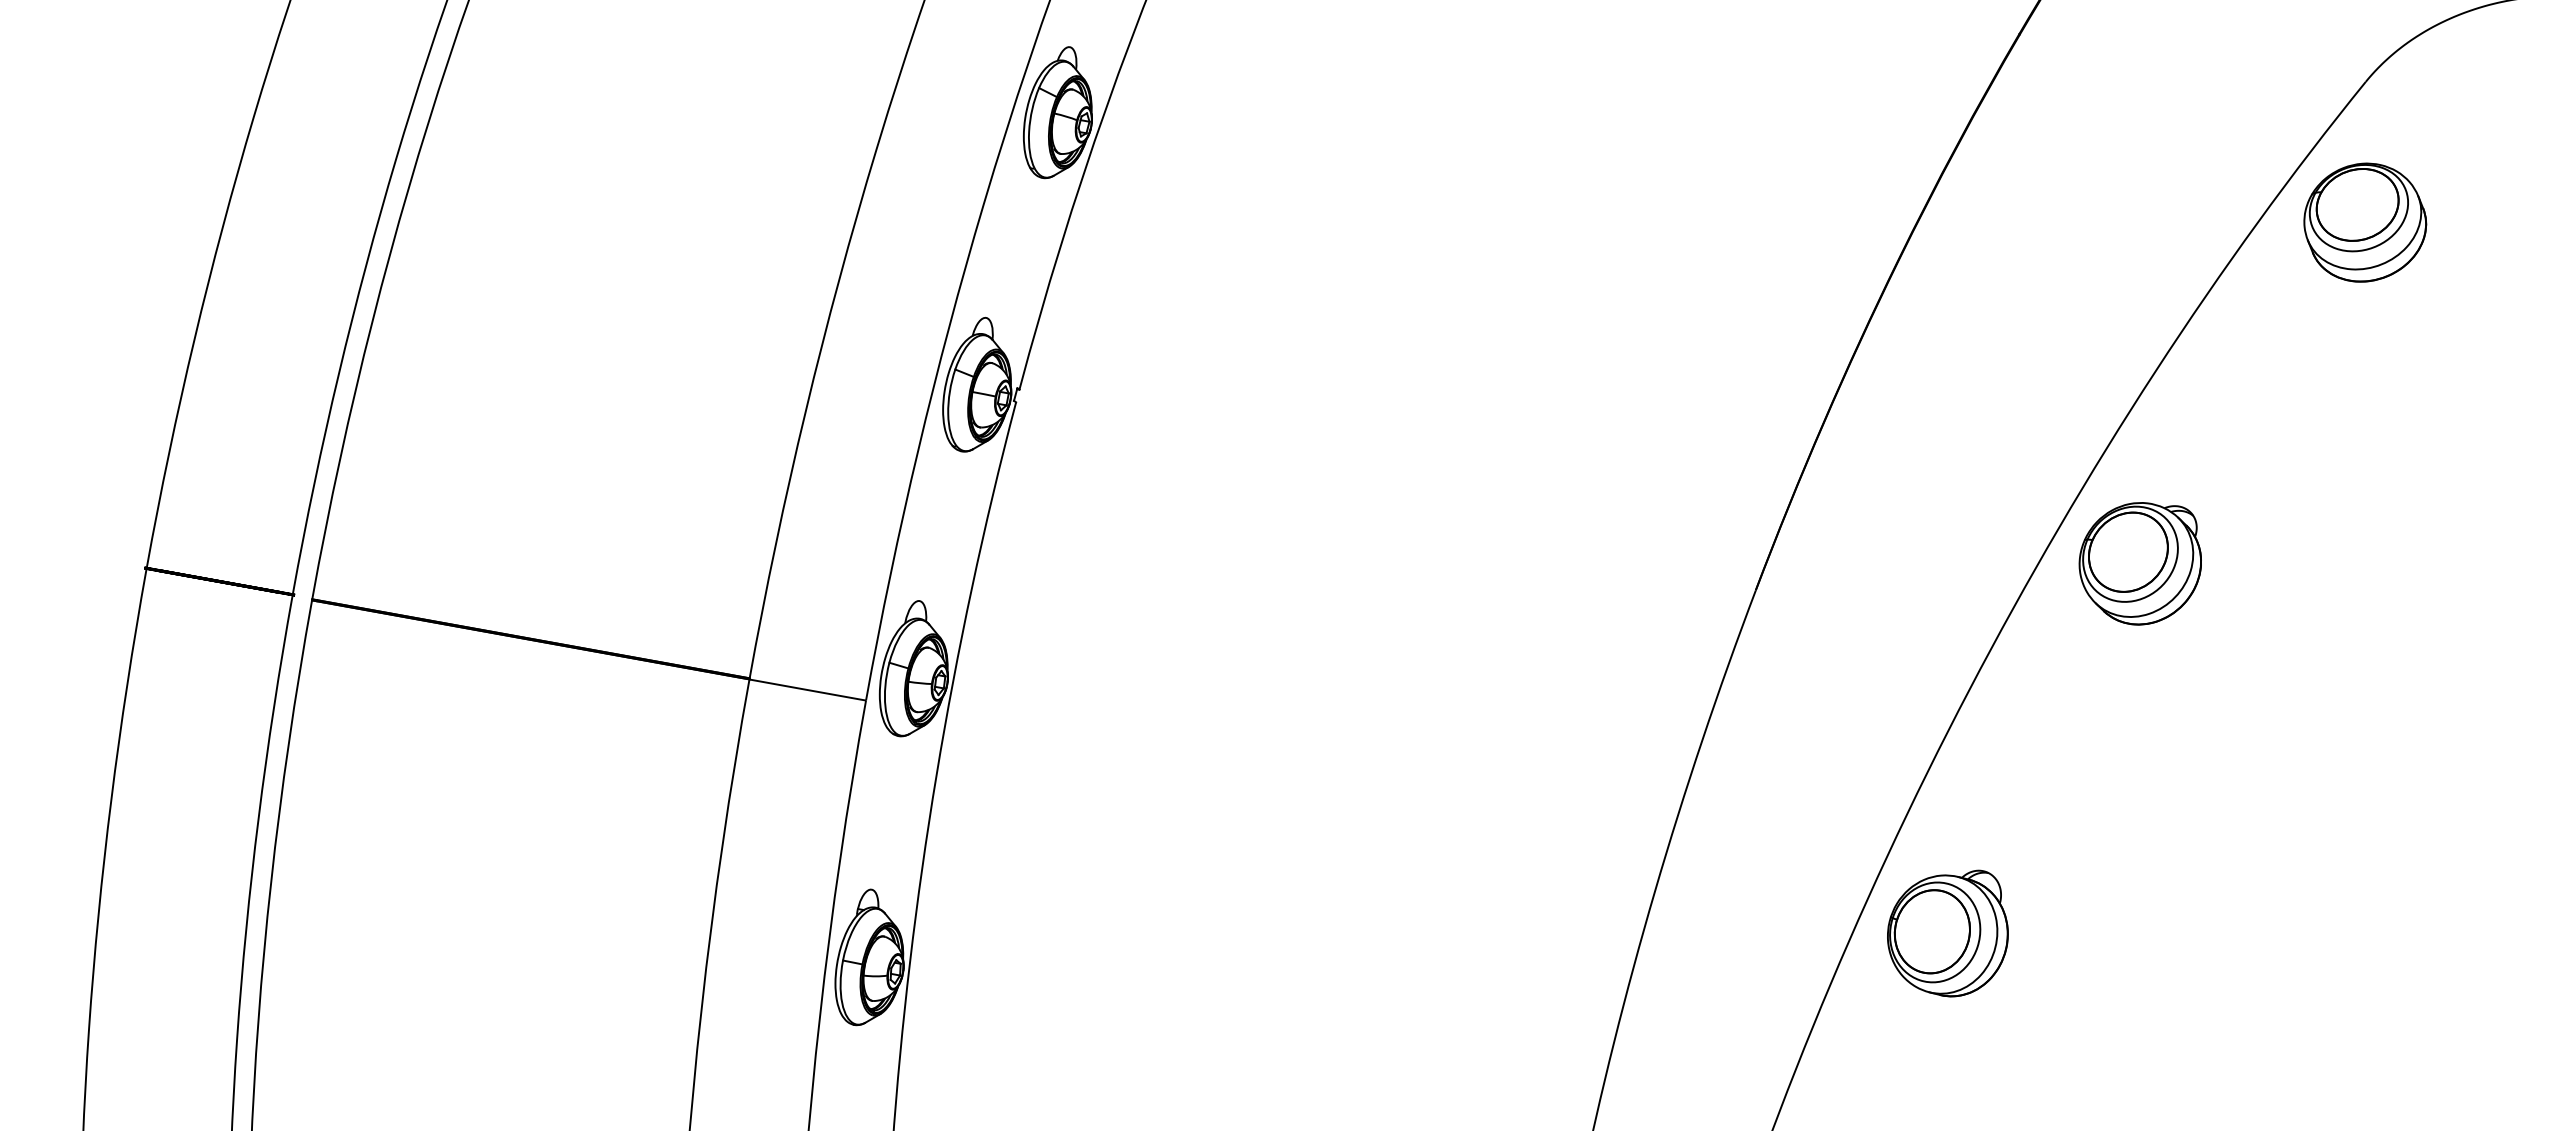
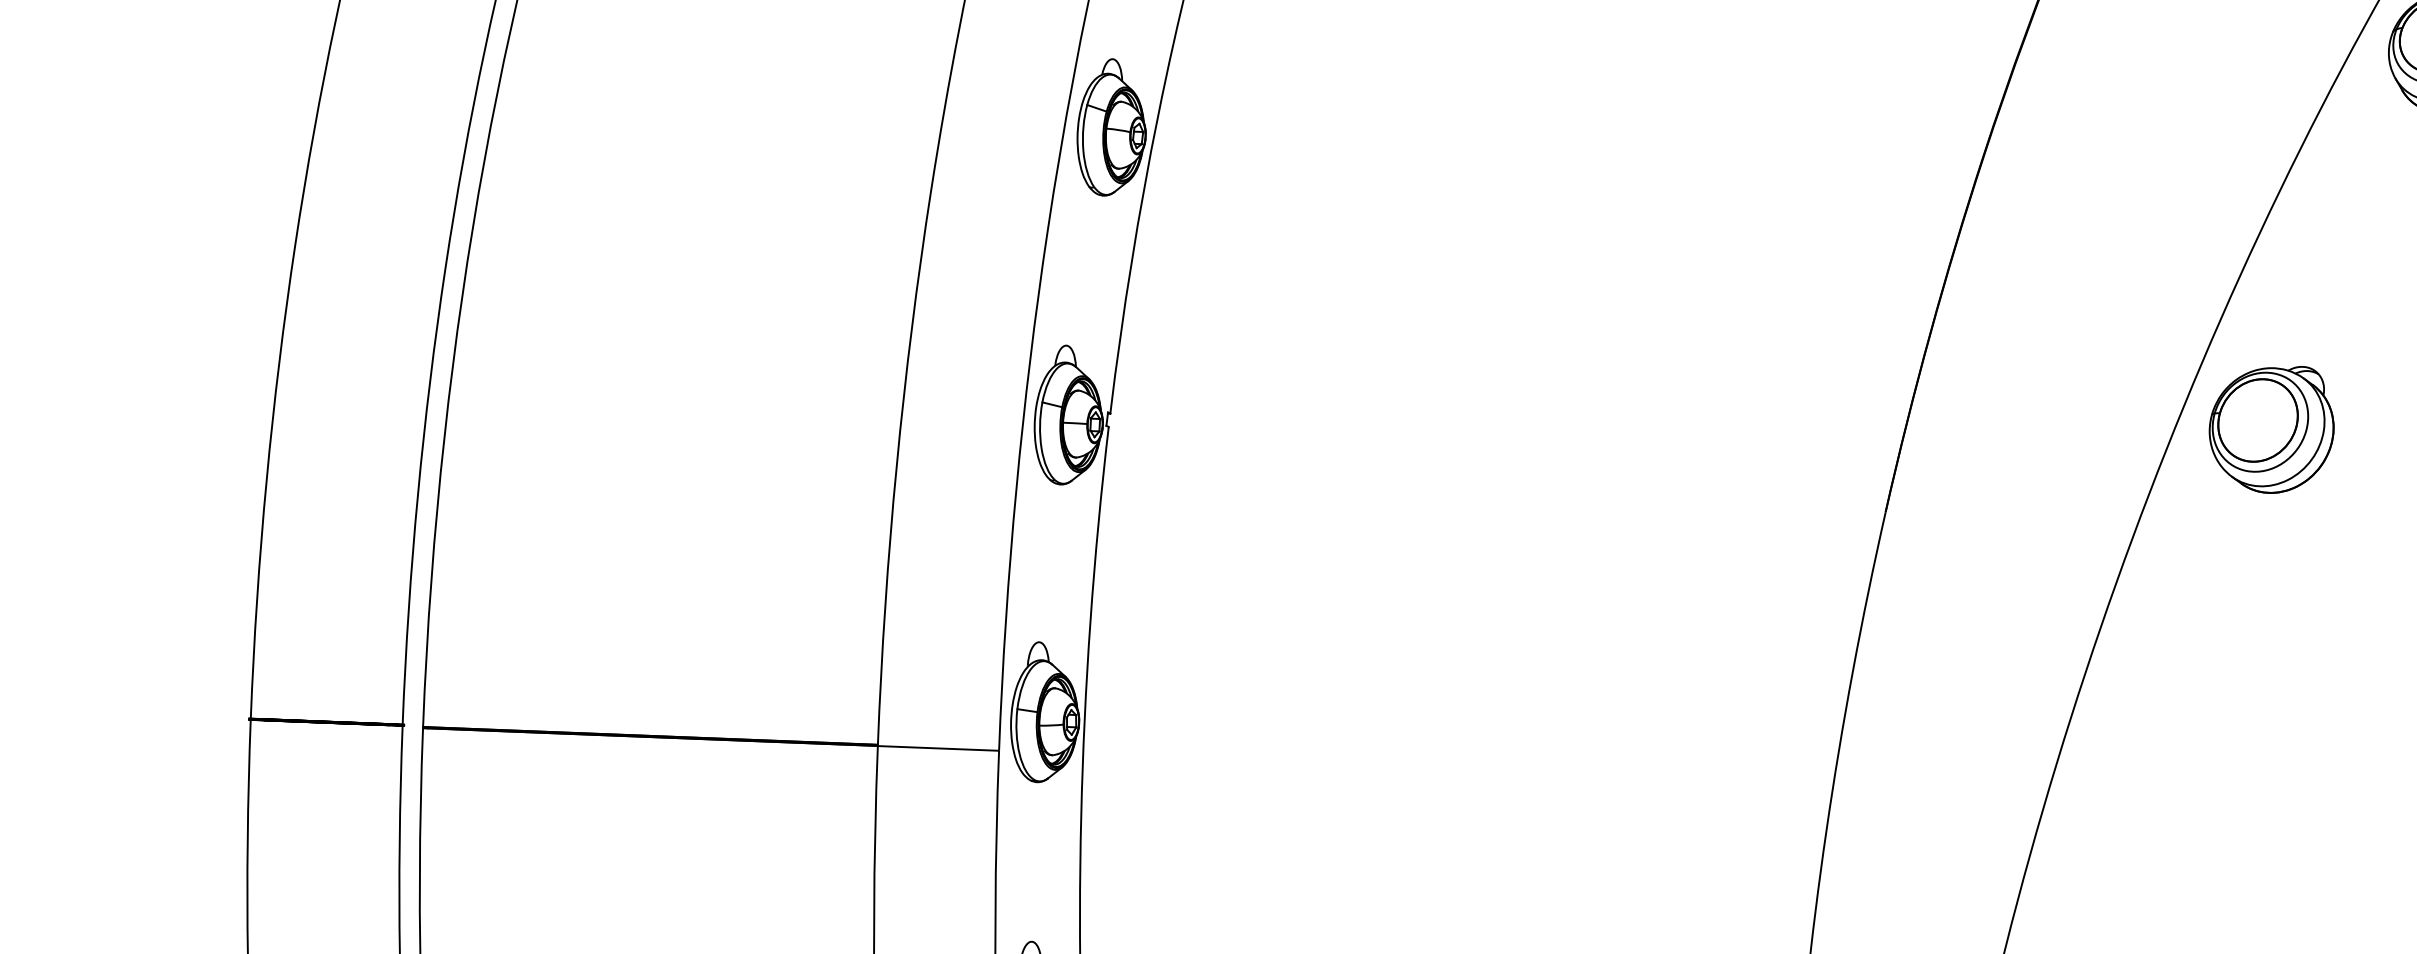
part: (1947, 933) -> (2128, 832), removed

